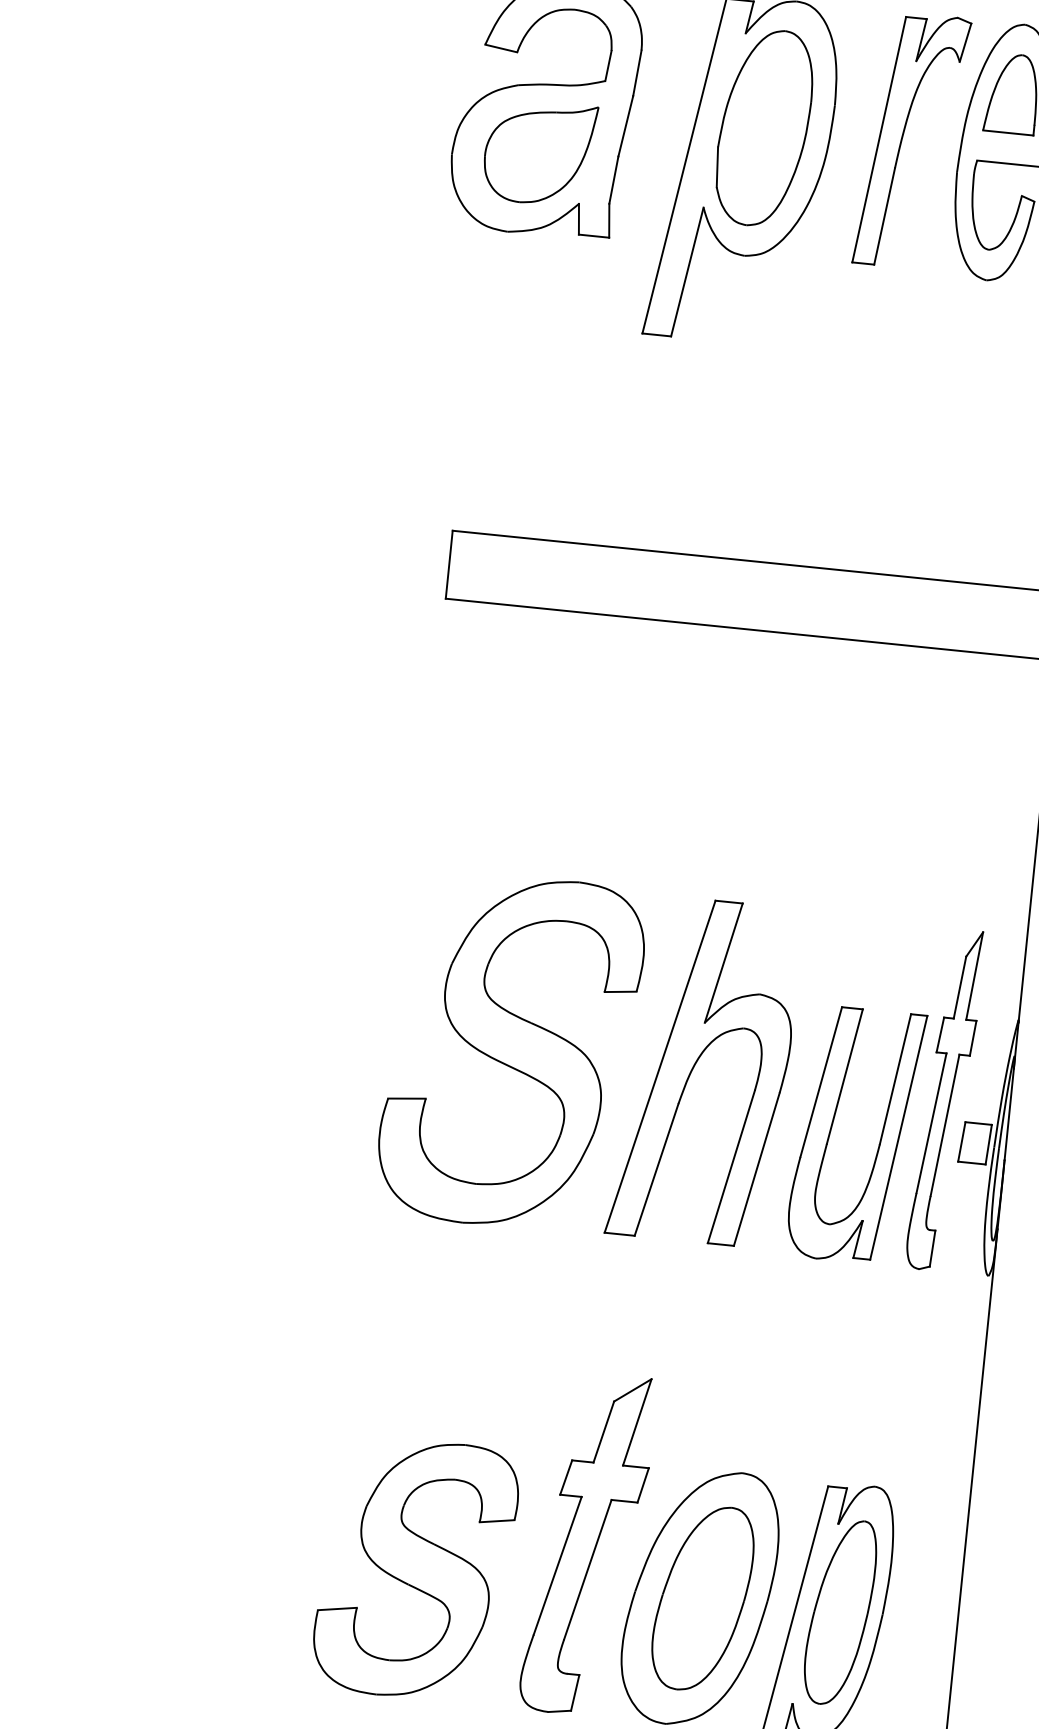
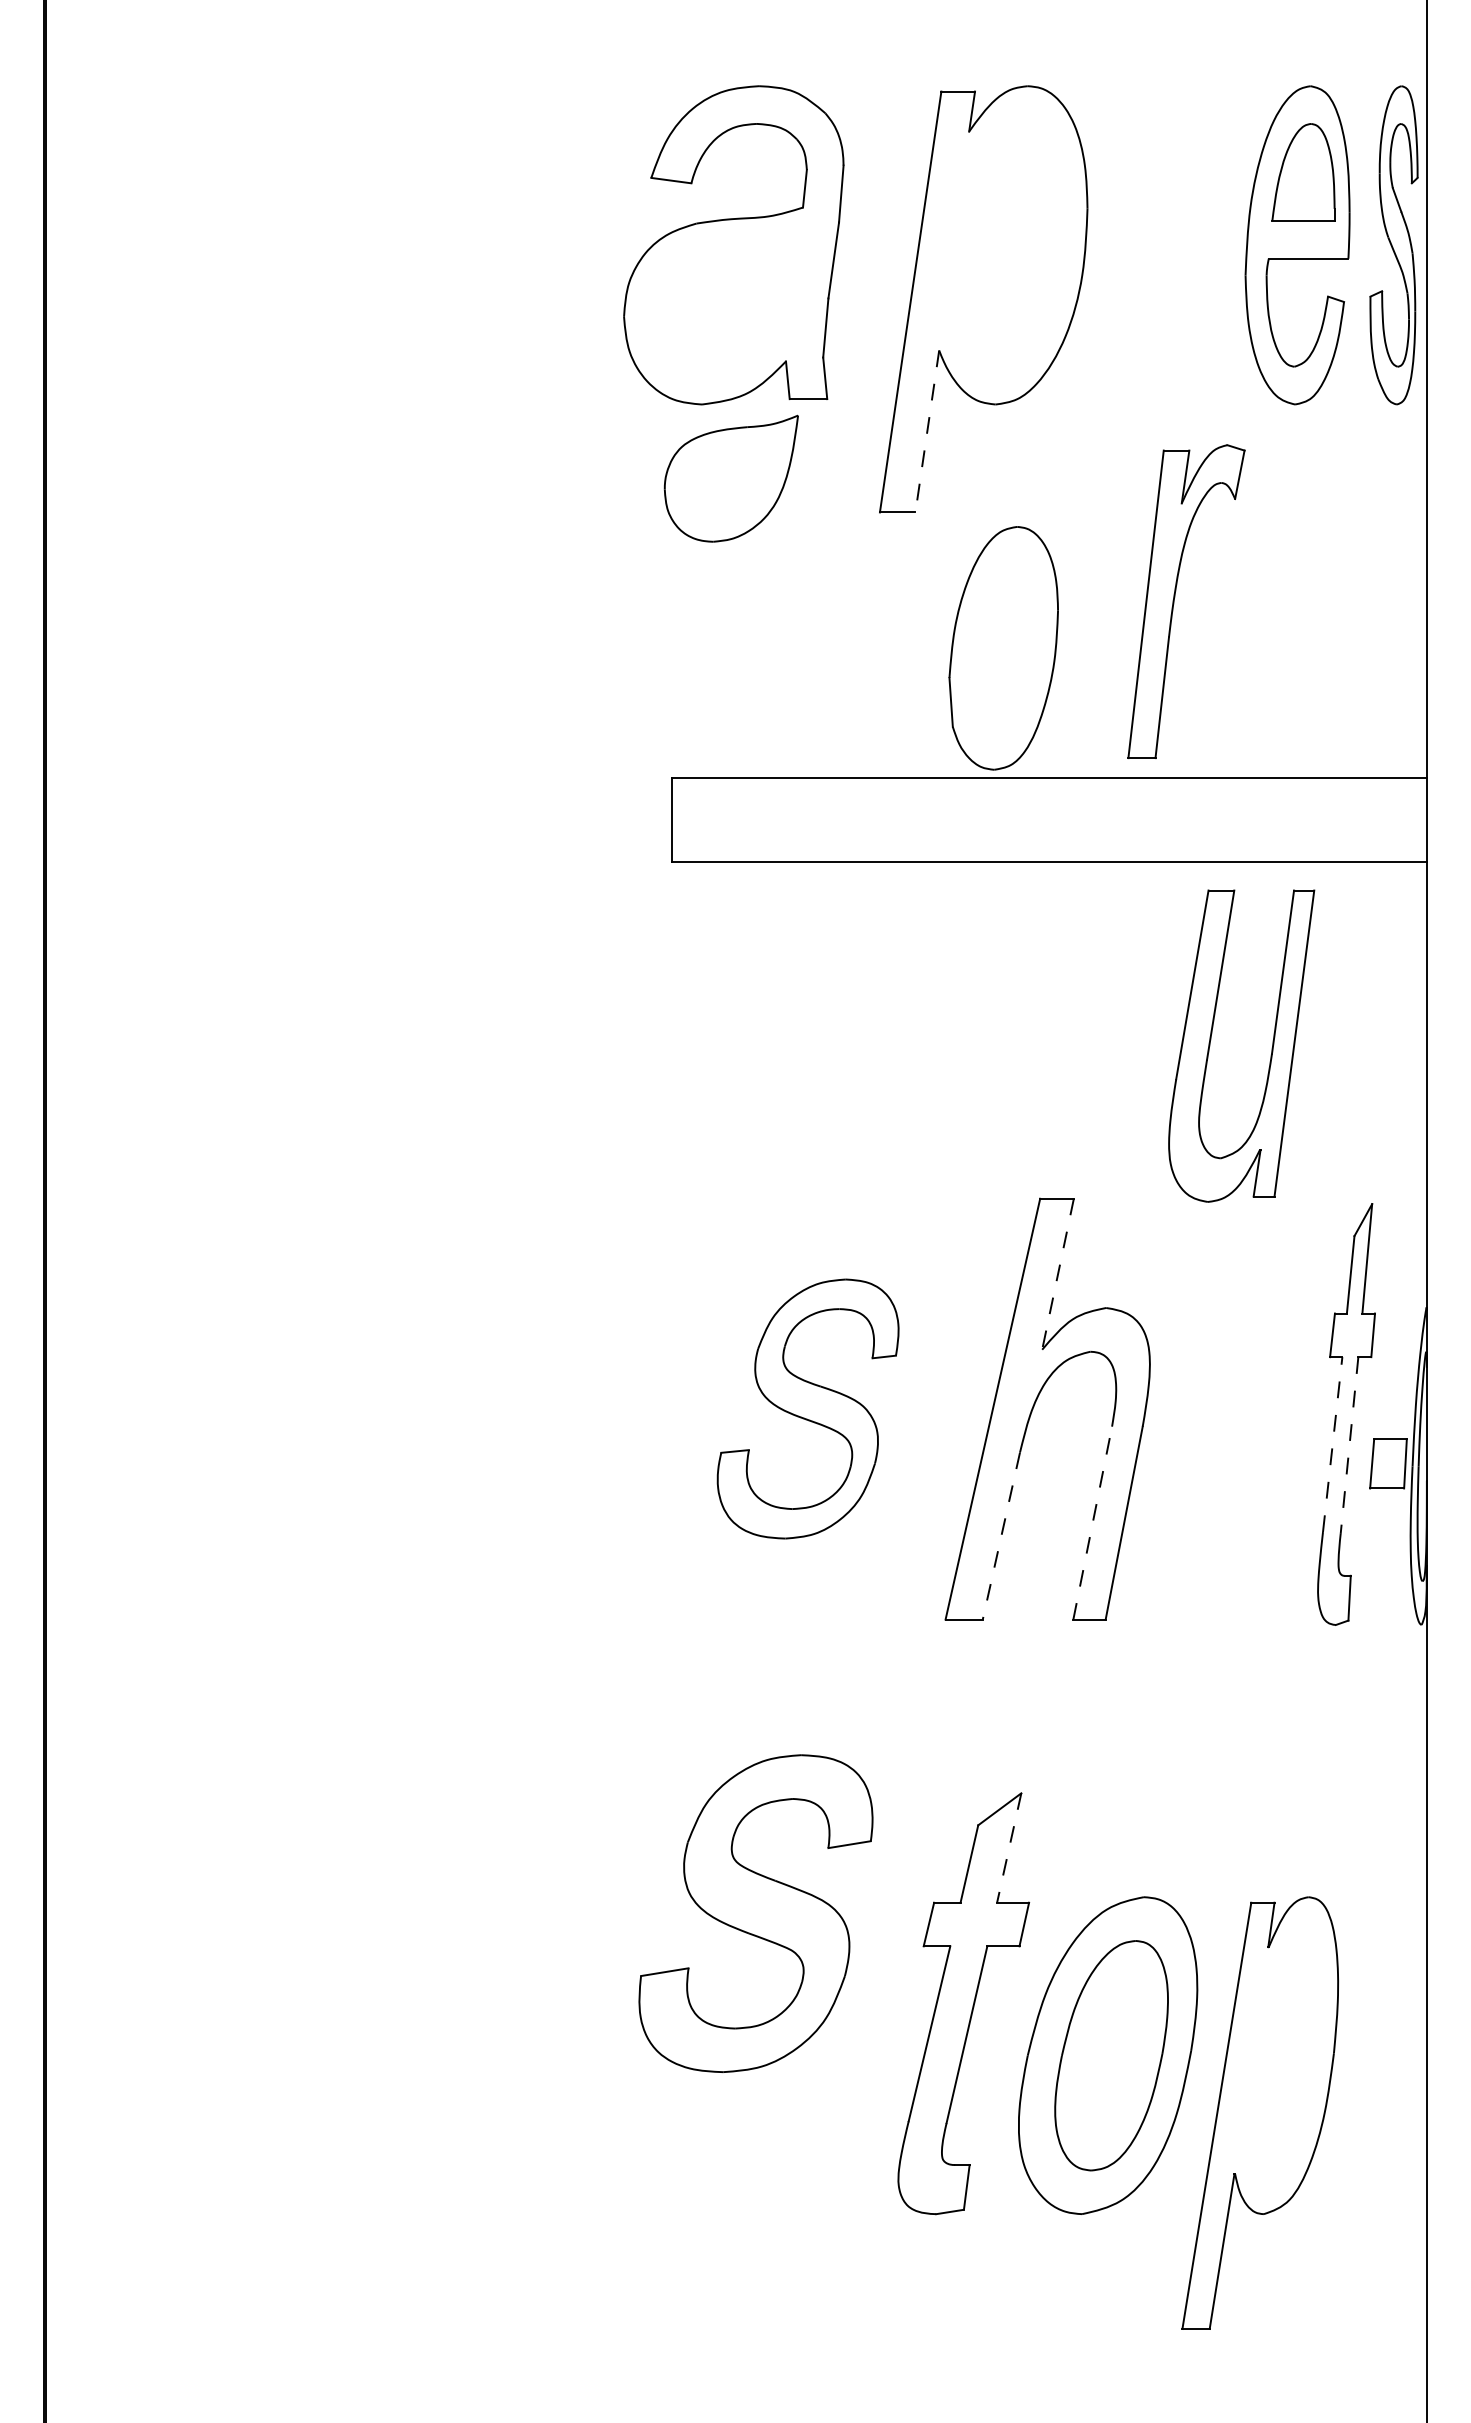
part: (764, 128) -> (1003, 648), moved
part: (903, 136) -> (1175, 597), moved
part: (538, 152) -> (730, 478), moved
line: (687, 272) -> (927, 431), solid -> dashed
line: (723, 963) -> (1057, 1274), solid -> dashed
part: (510, 1050) -> (807, 1408), size x0.6
line: (931, 1123) -> (1332, 1444), solid -> dashed
line: (945, 1125) -> (1349, 1445), solid -> dashed
part: (879, 1139) -> (1271, 1048), moved
line: (731, 1166) -> (1092, 1522), solid -> dashed
line: (656, 1170) -> (1001, 1536), solid -> dashed
line: (637, 1422) -> (1009, 1848), solid -> dashed
part: (415, 1569) -> (755, 1913), moved
part: (840, 1612) -> (1281, 2055), removed

